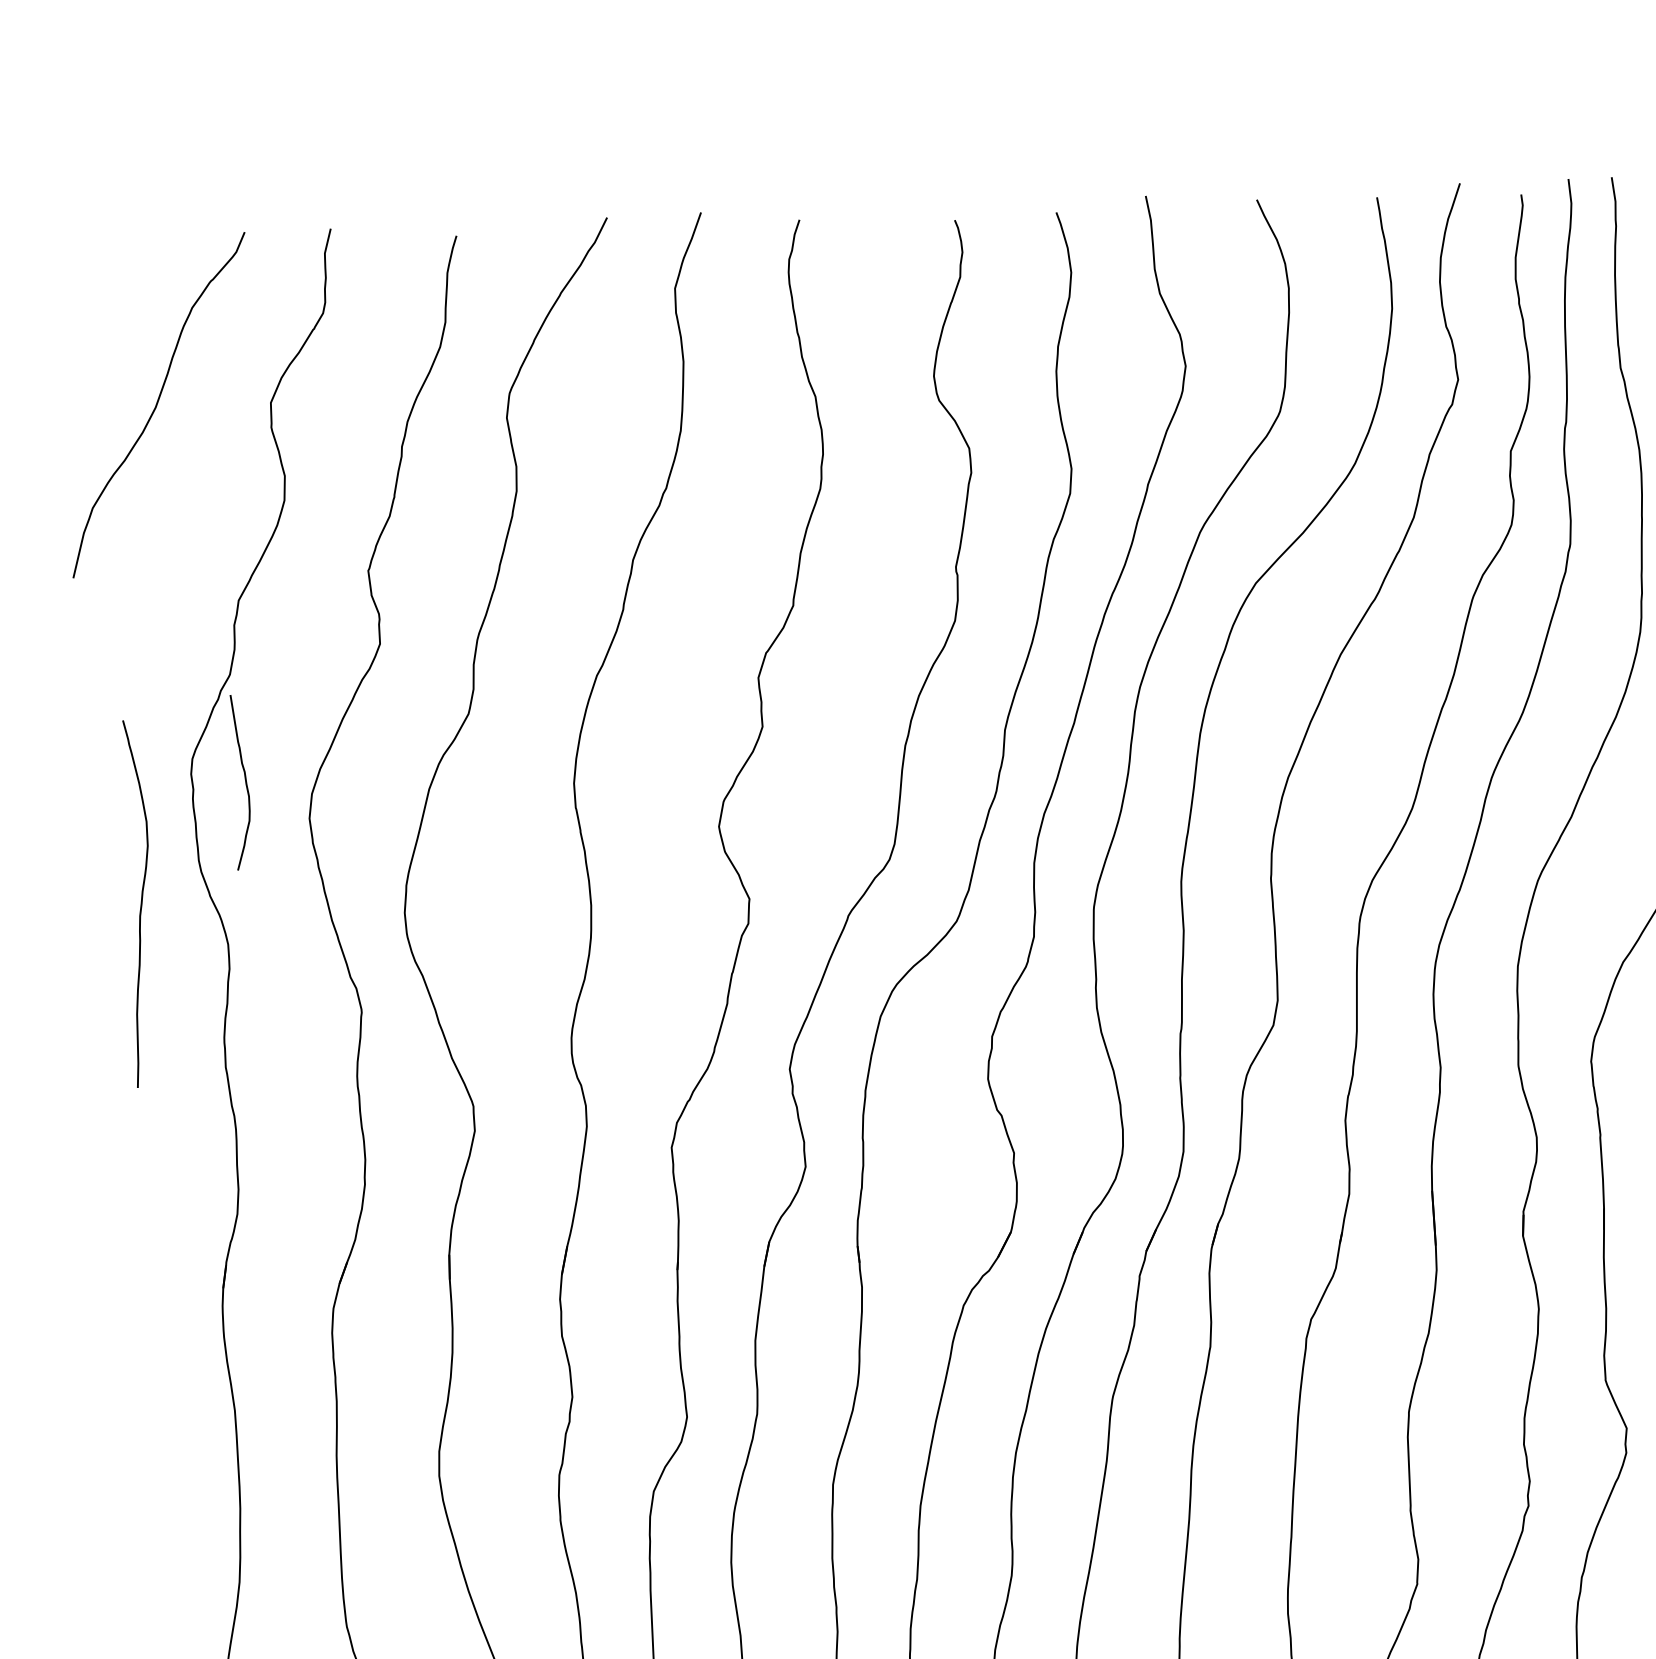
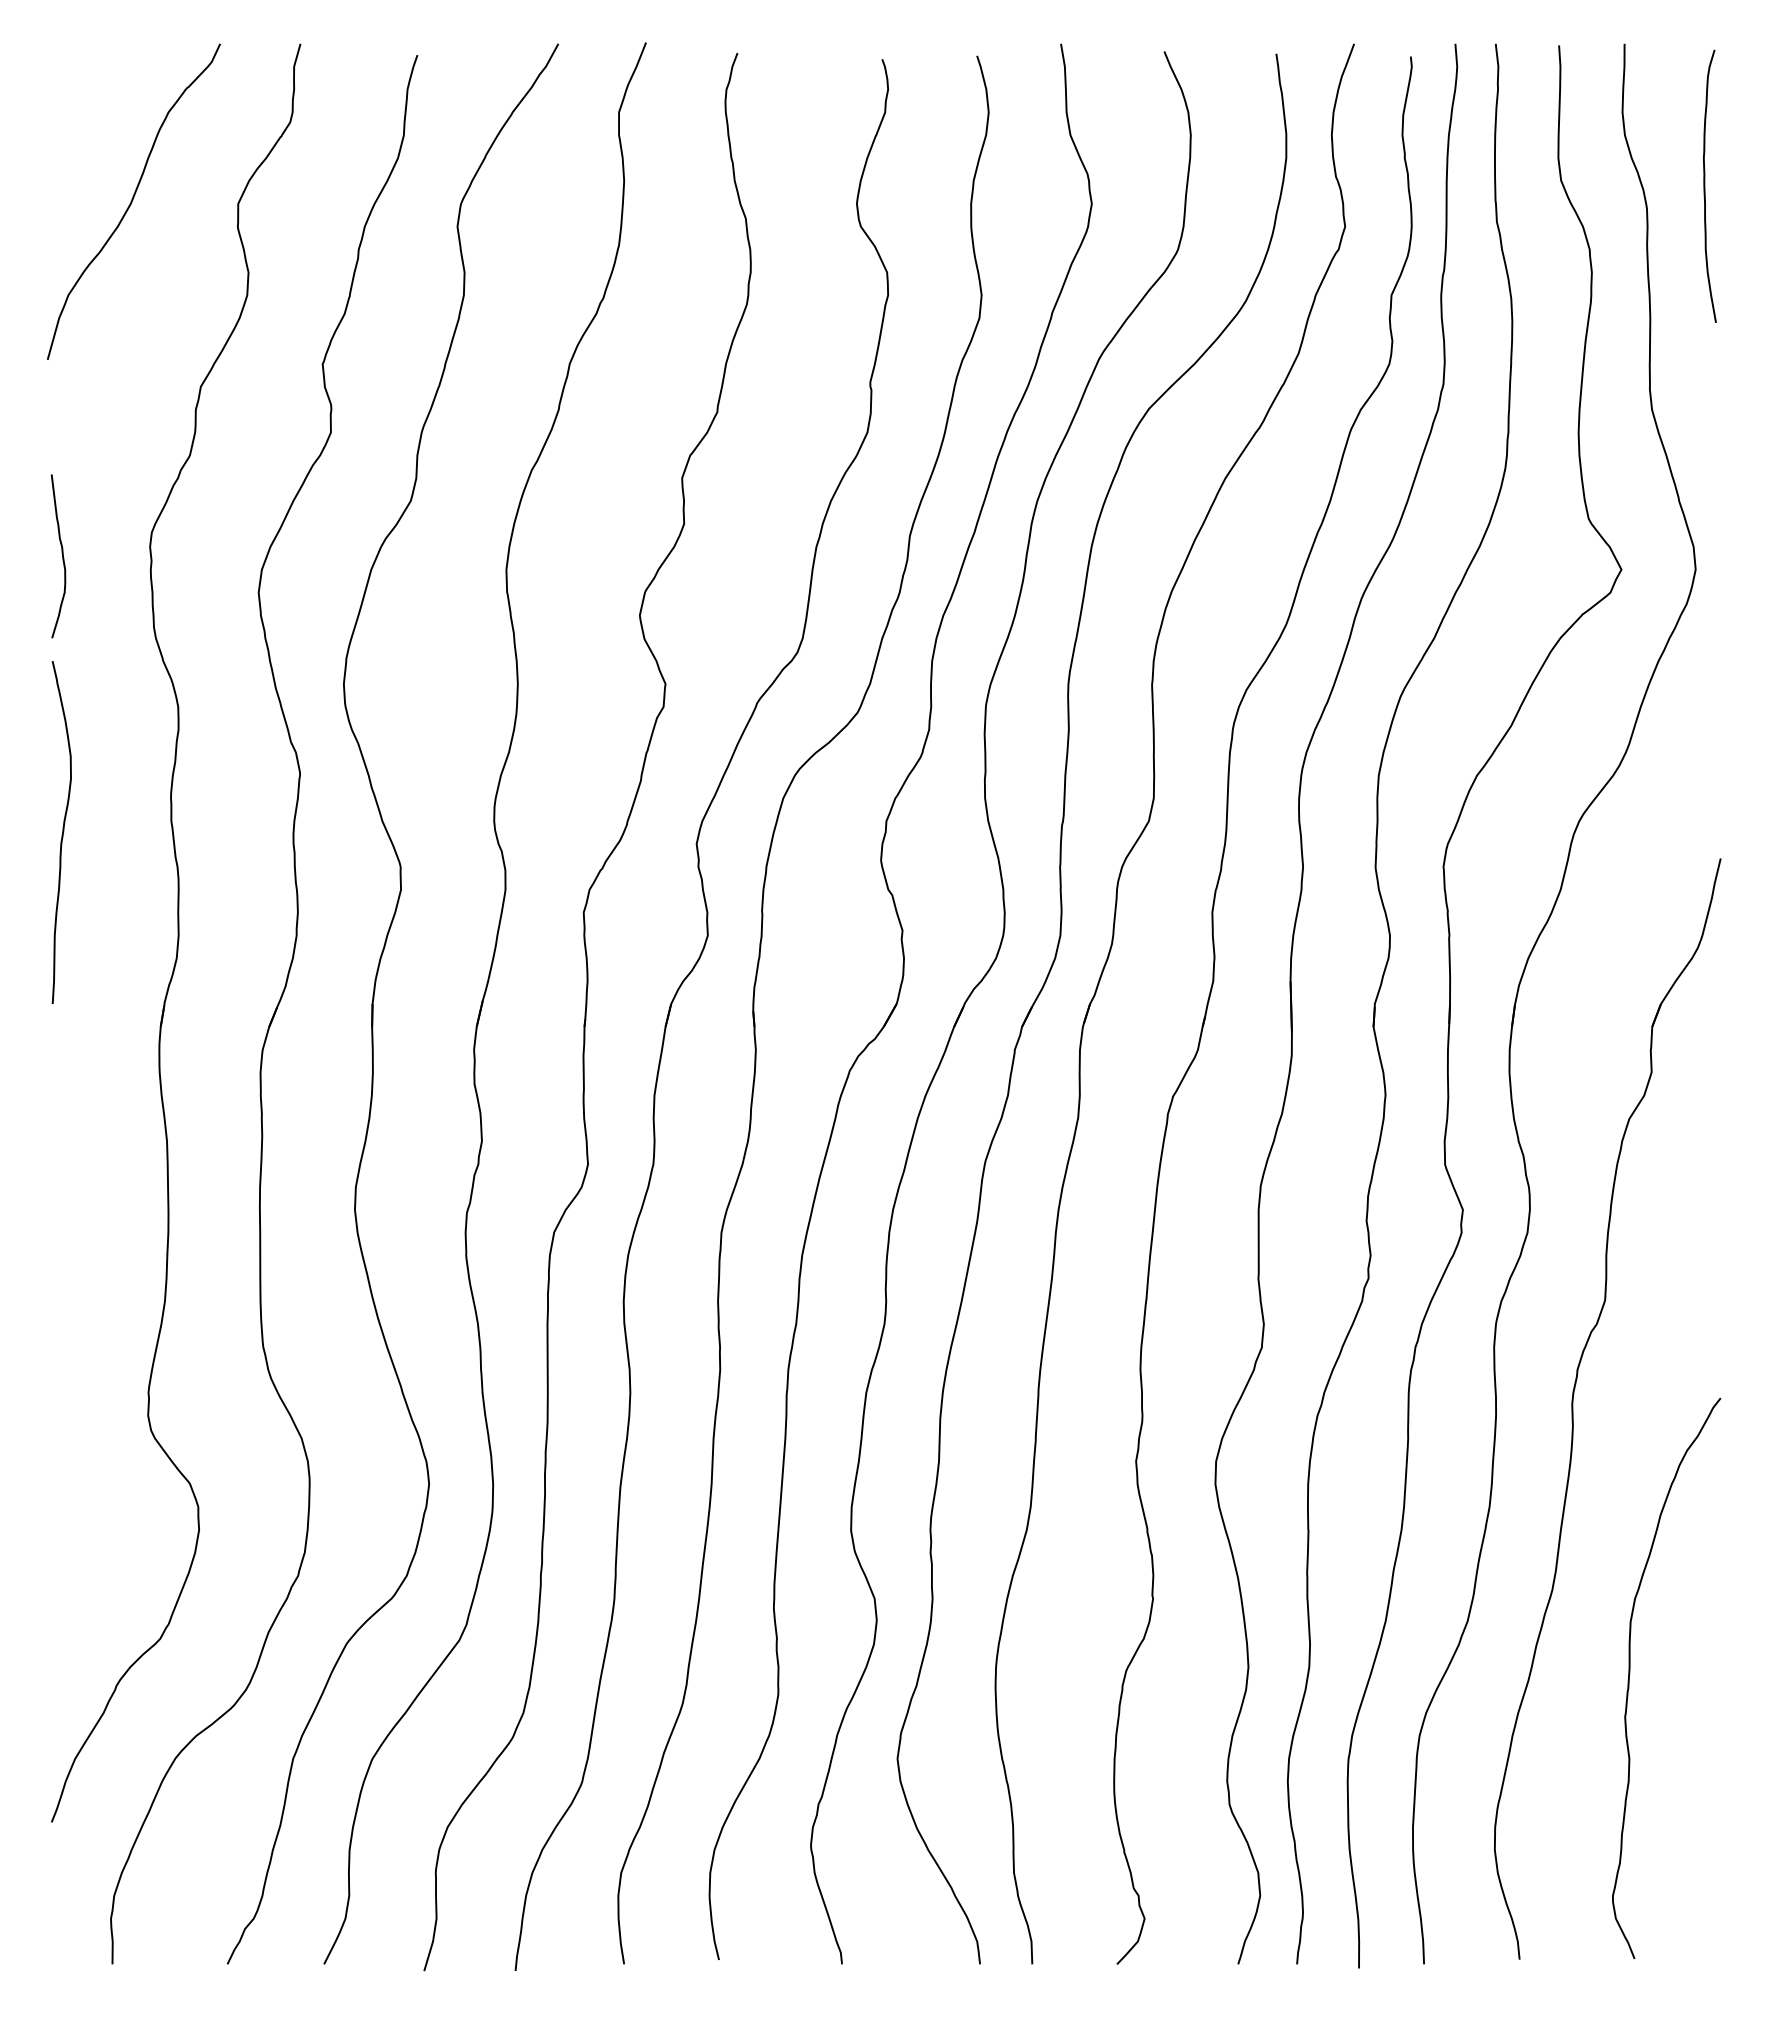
curve: (245, 782) -> (62, 556), moved
curve: (140, 903) -> (62, 832), moved

